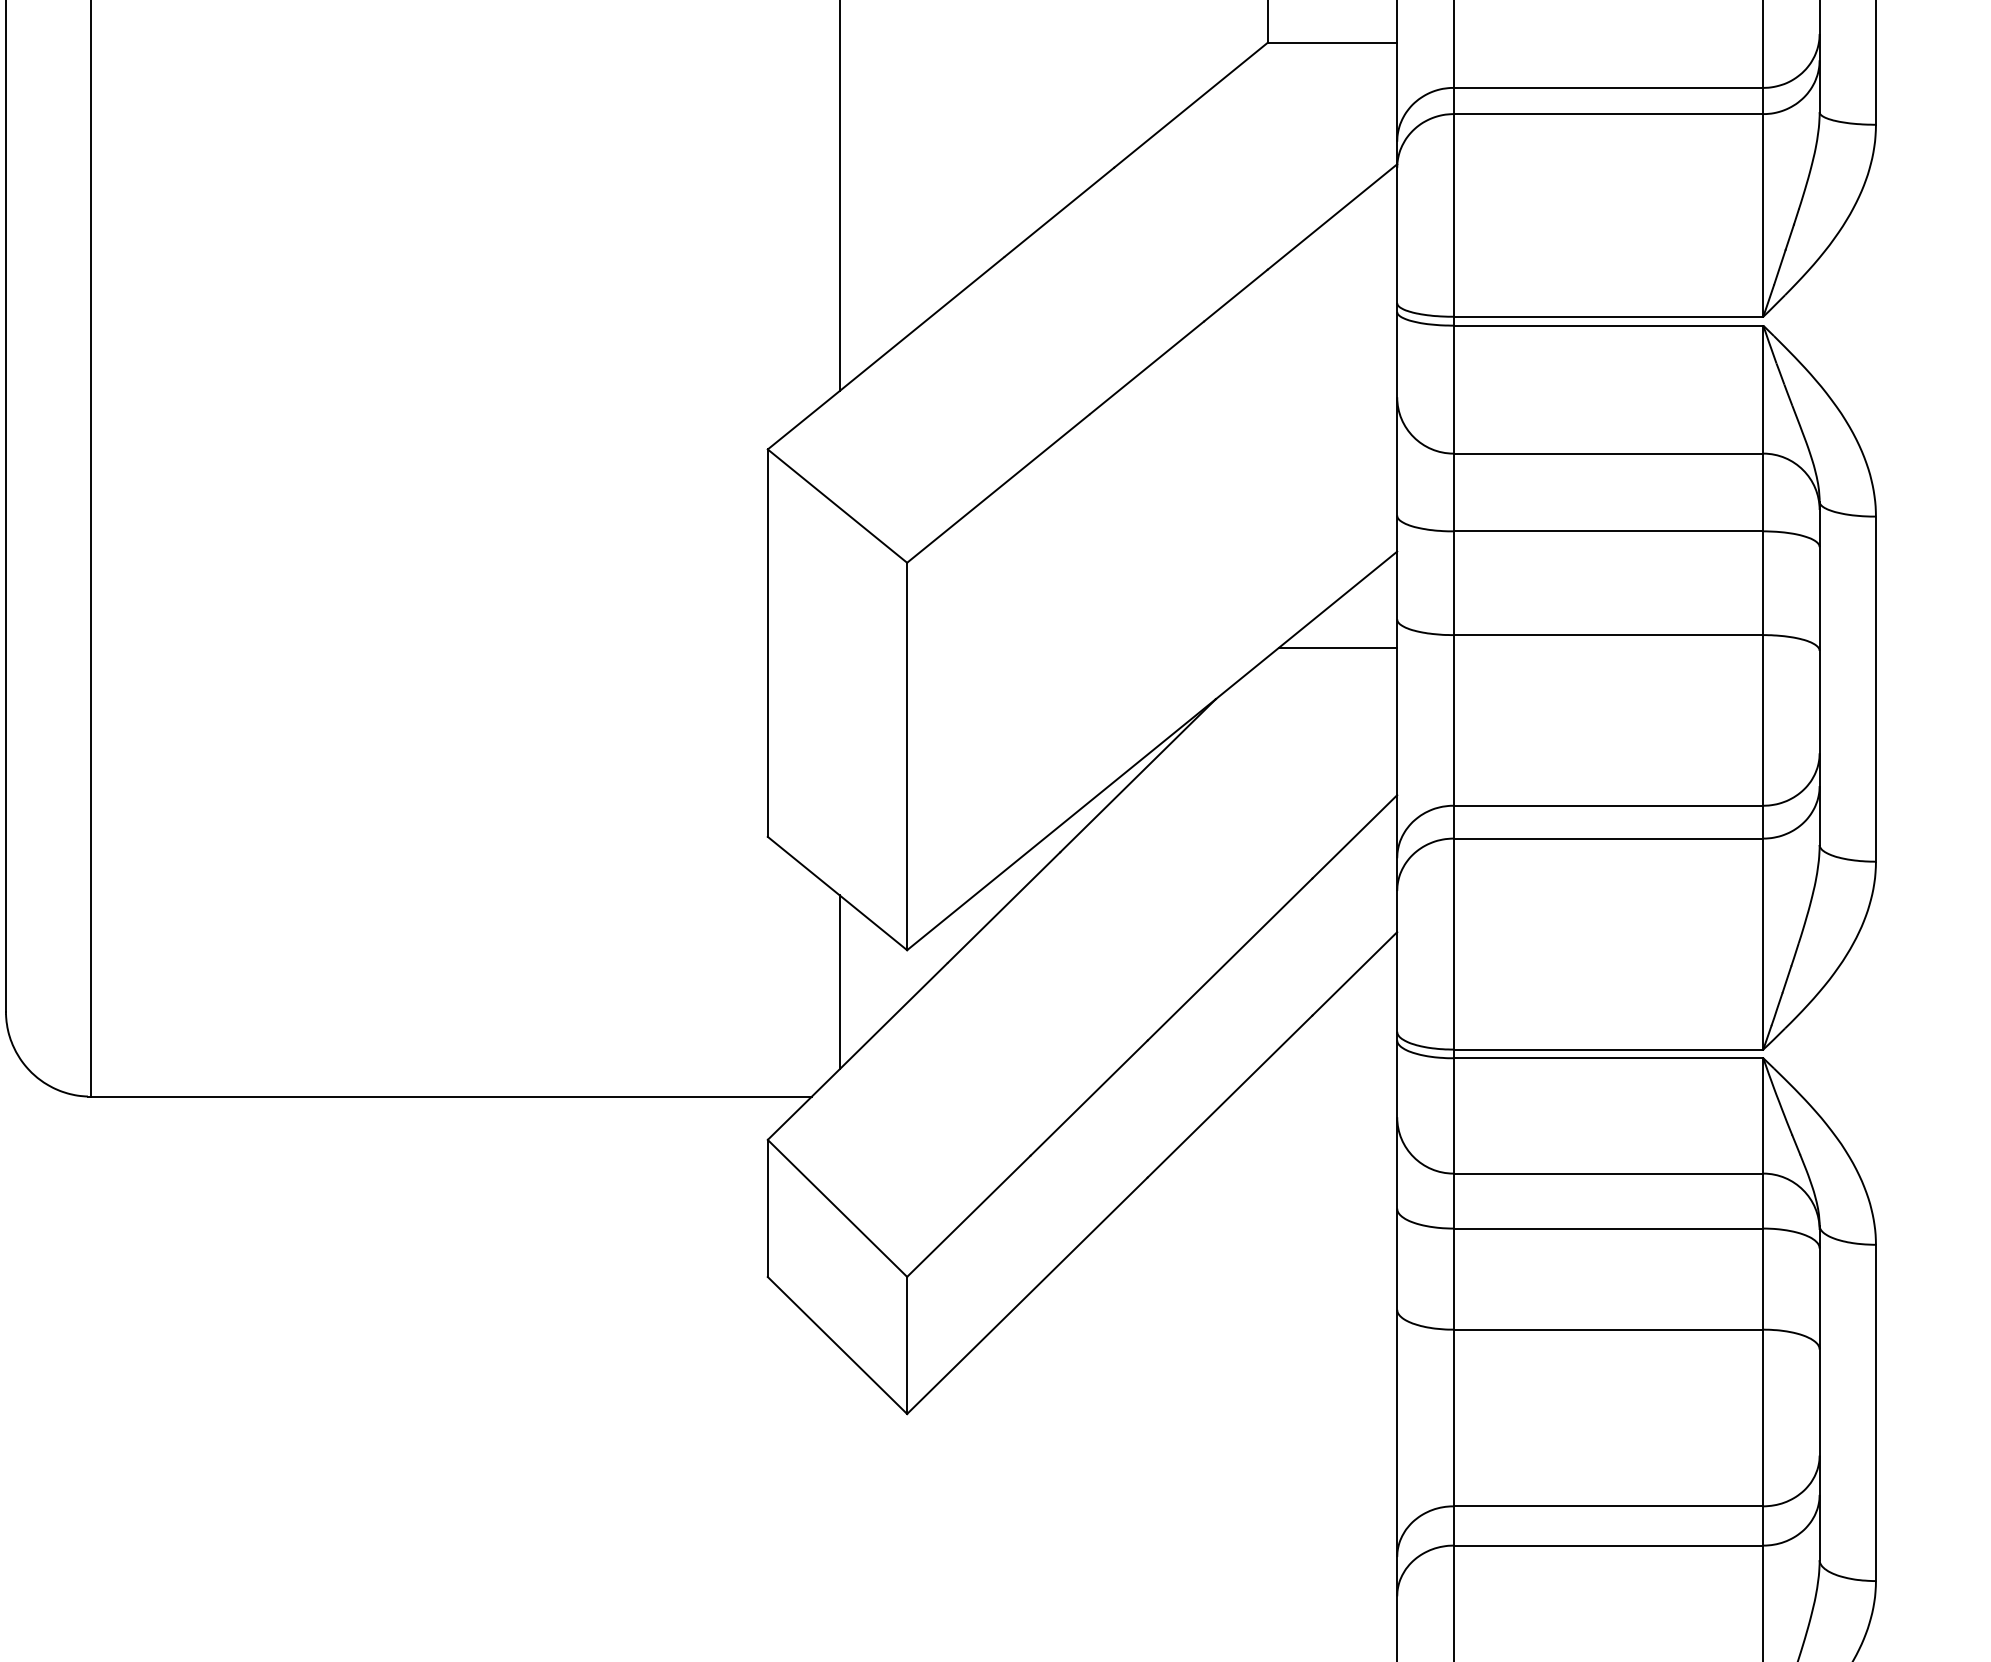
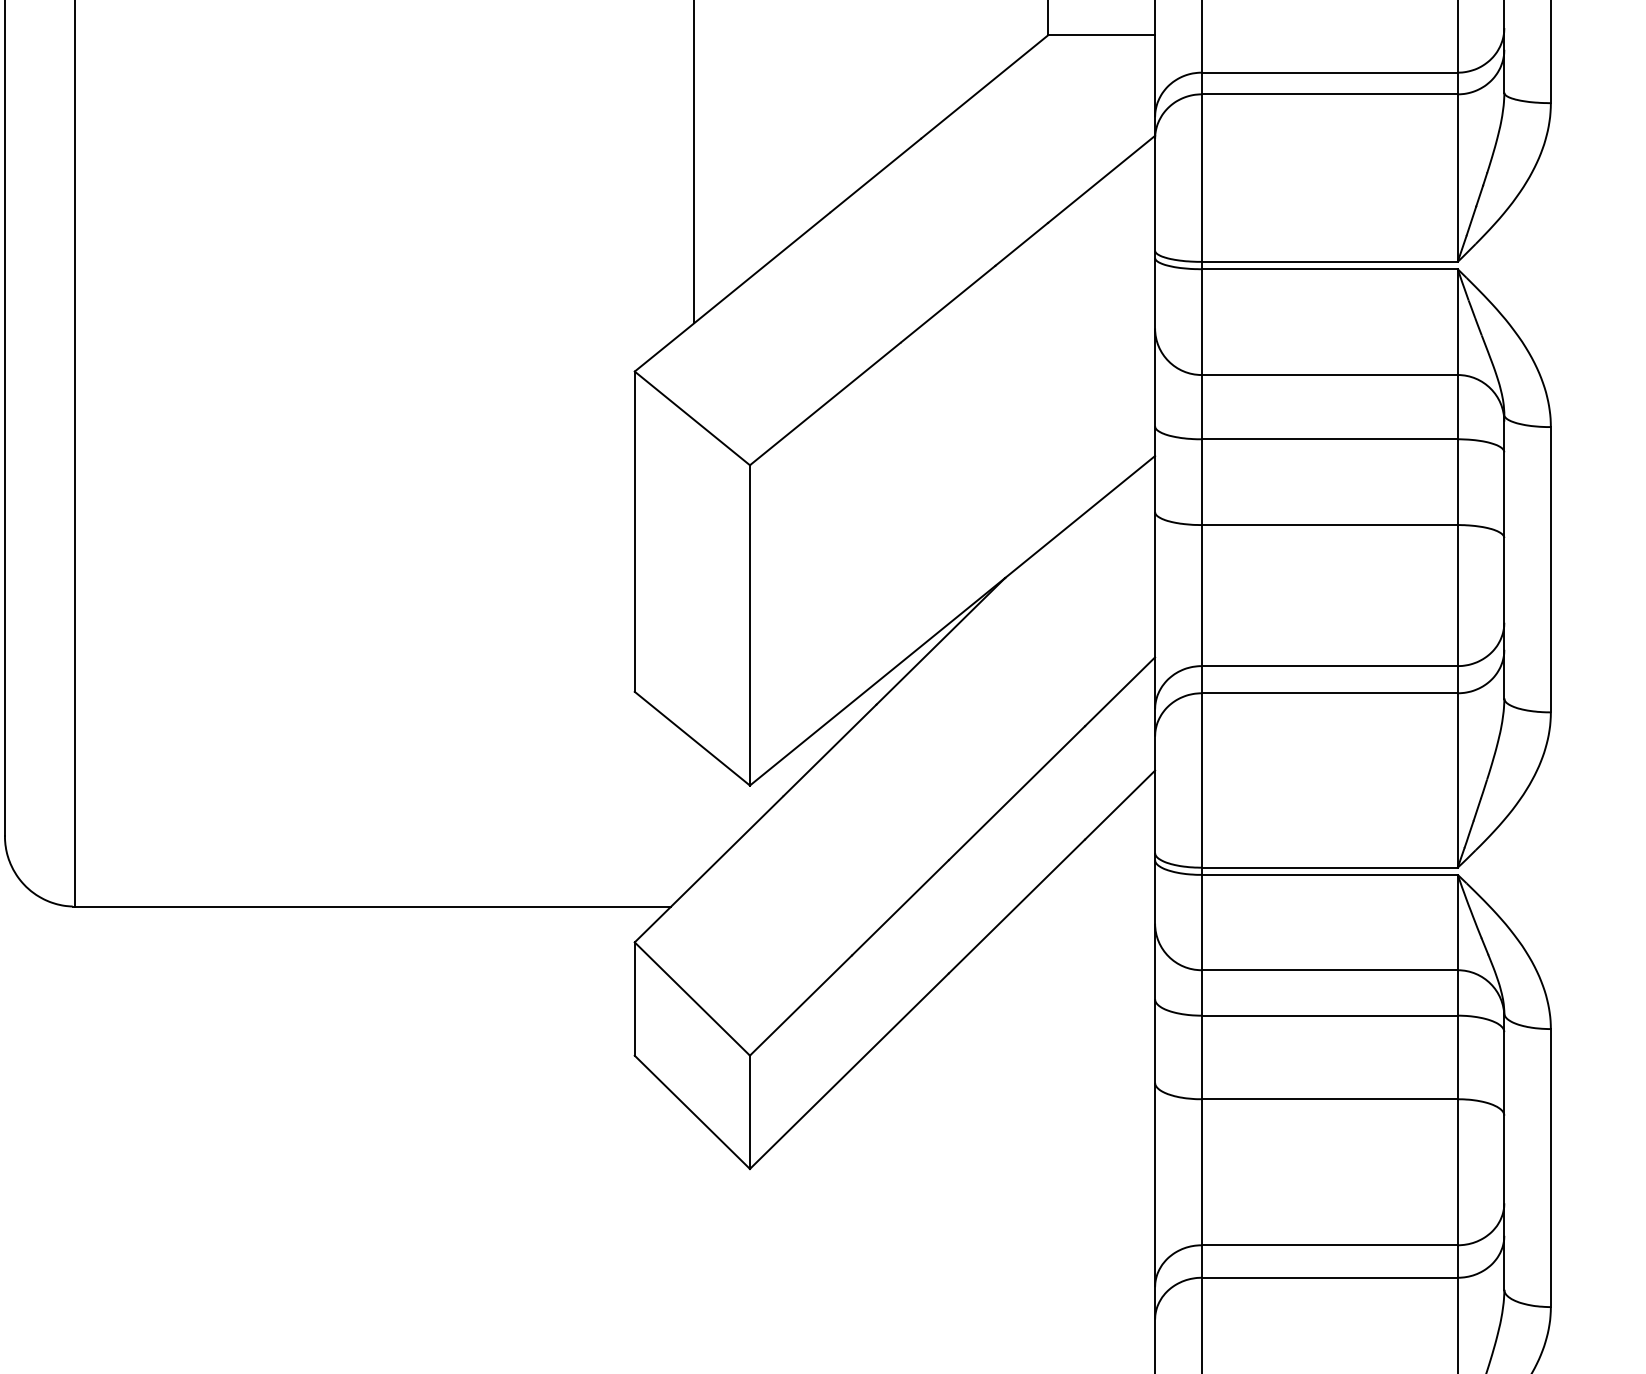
line: (1337, 648) -> (1105, 536), removed
line: (839, 982) -> (694, 812), removed

